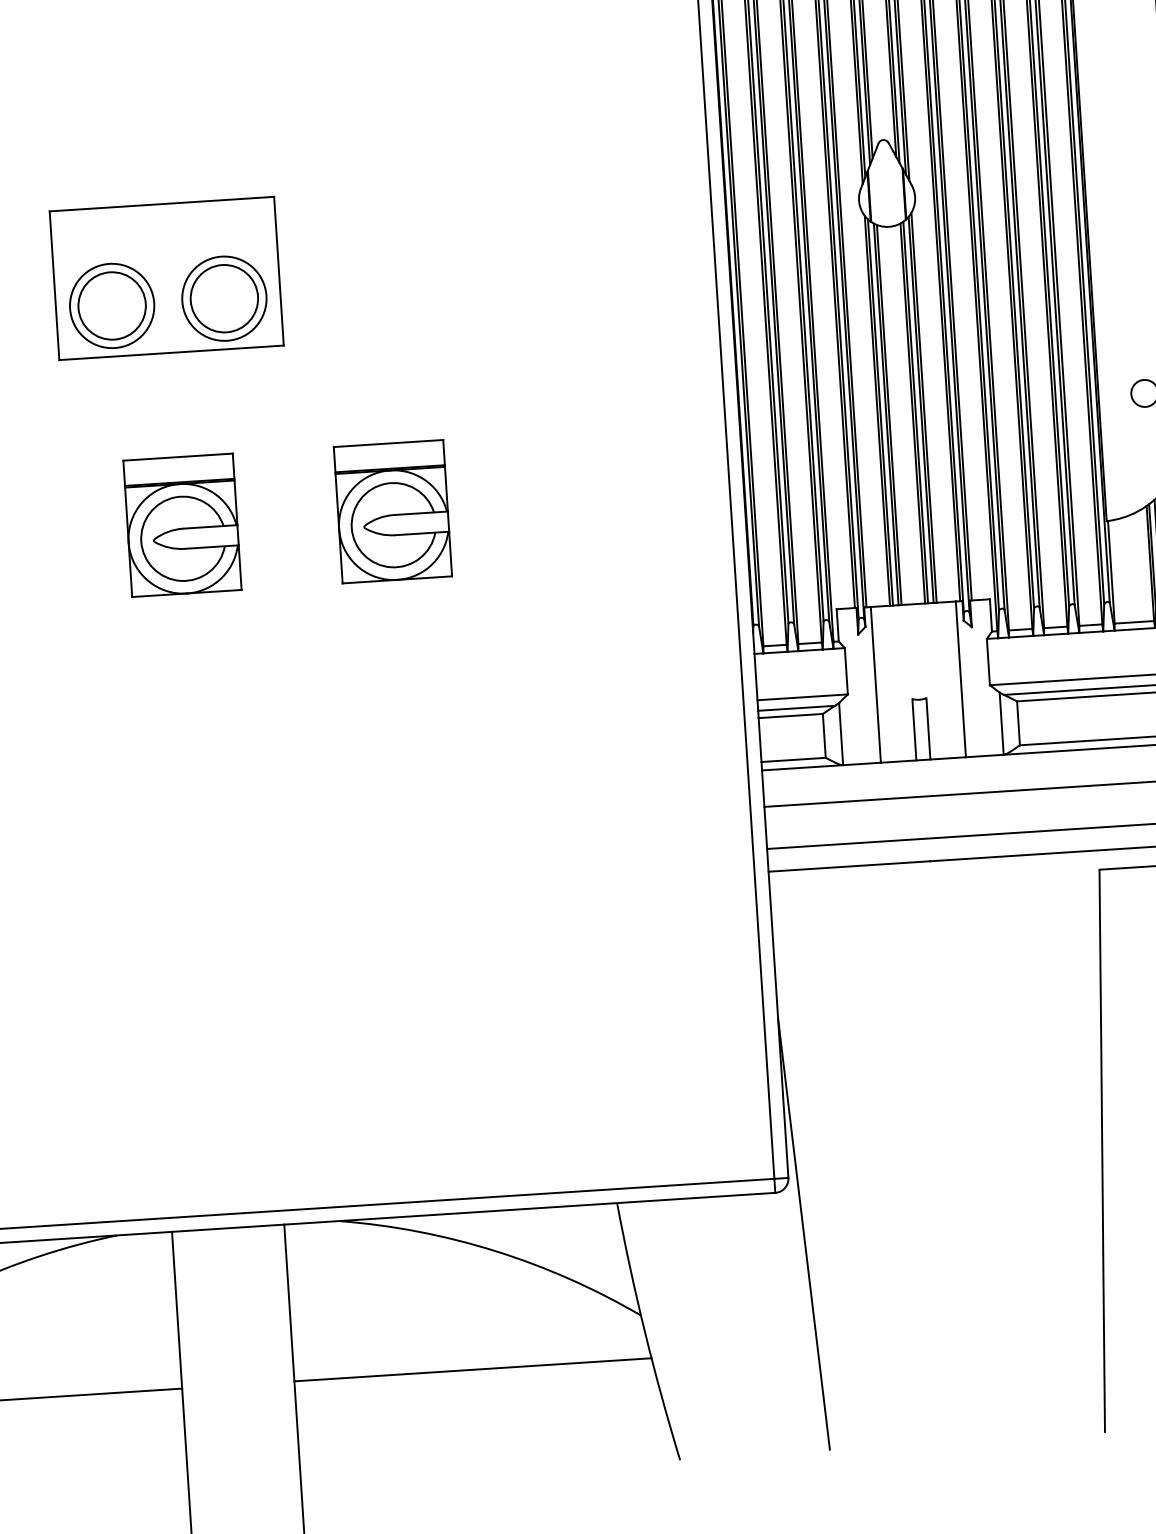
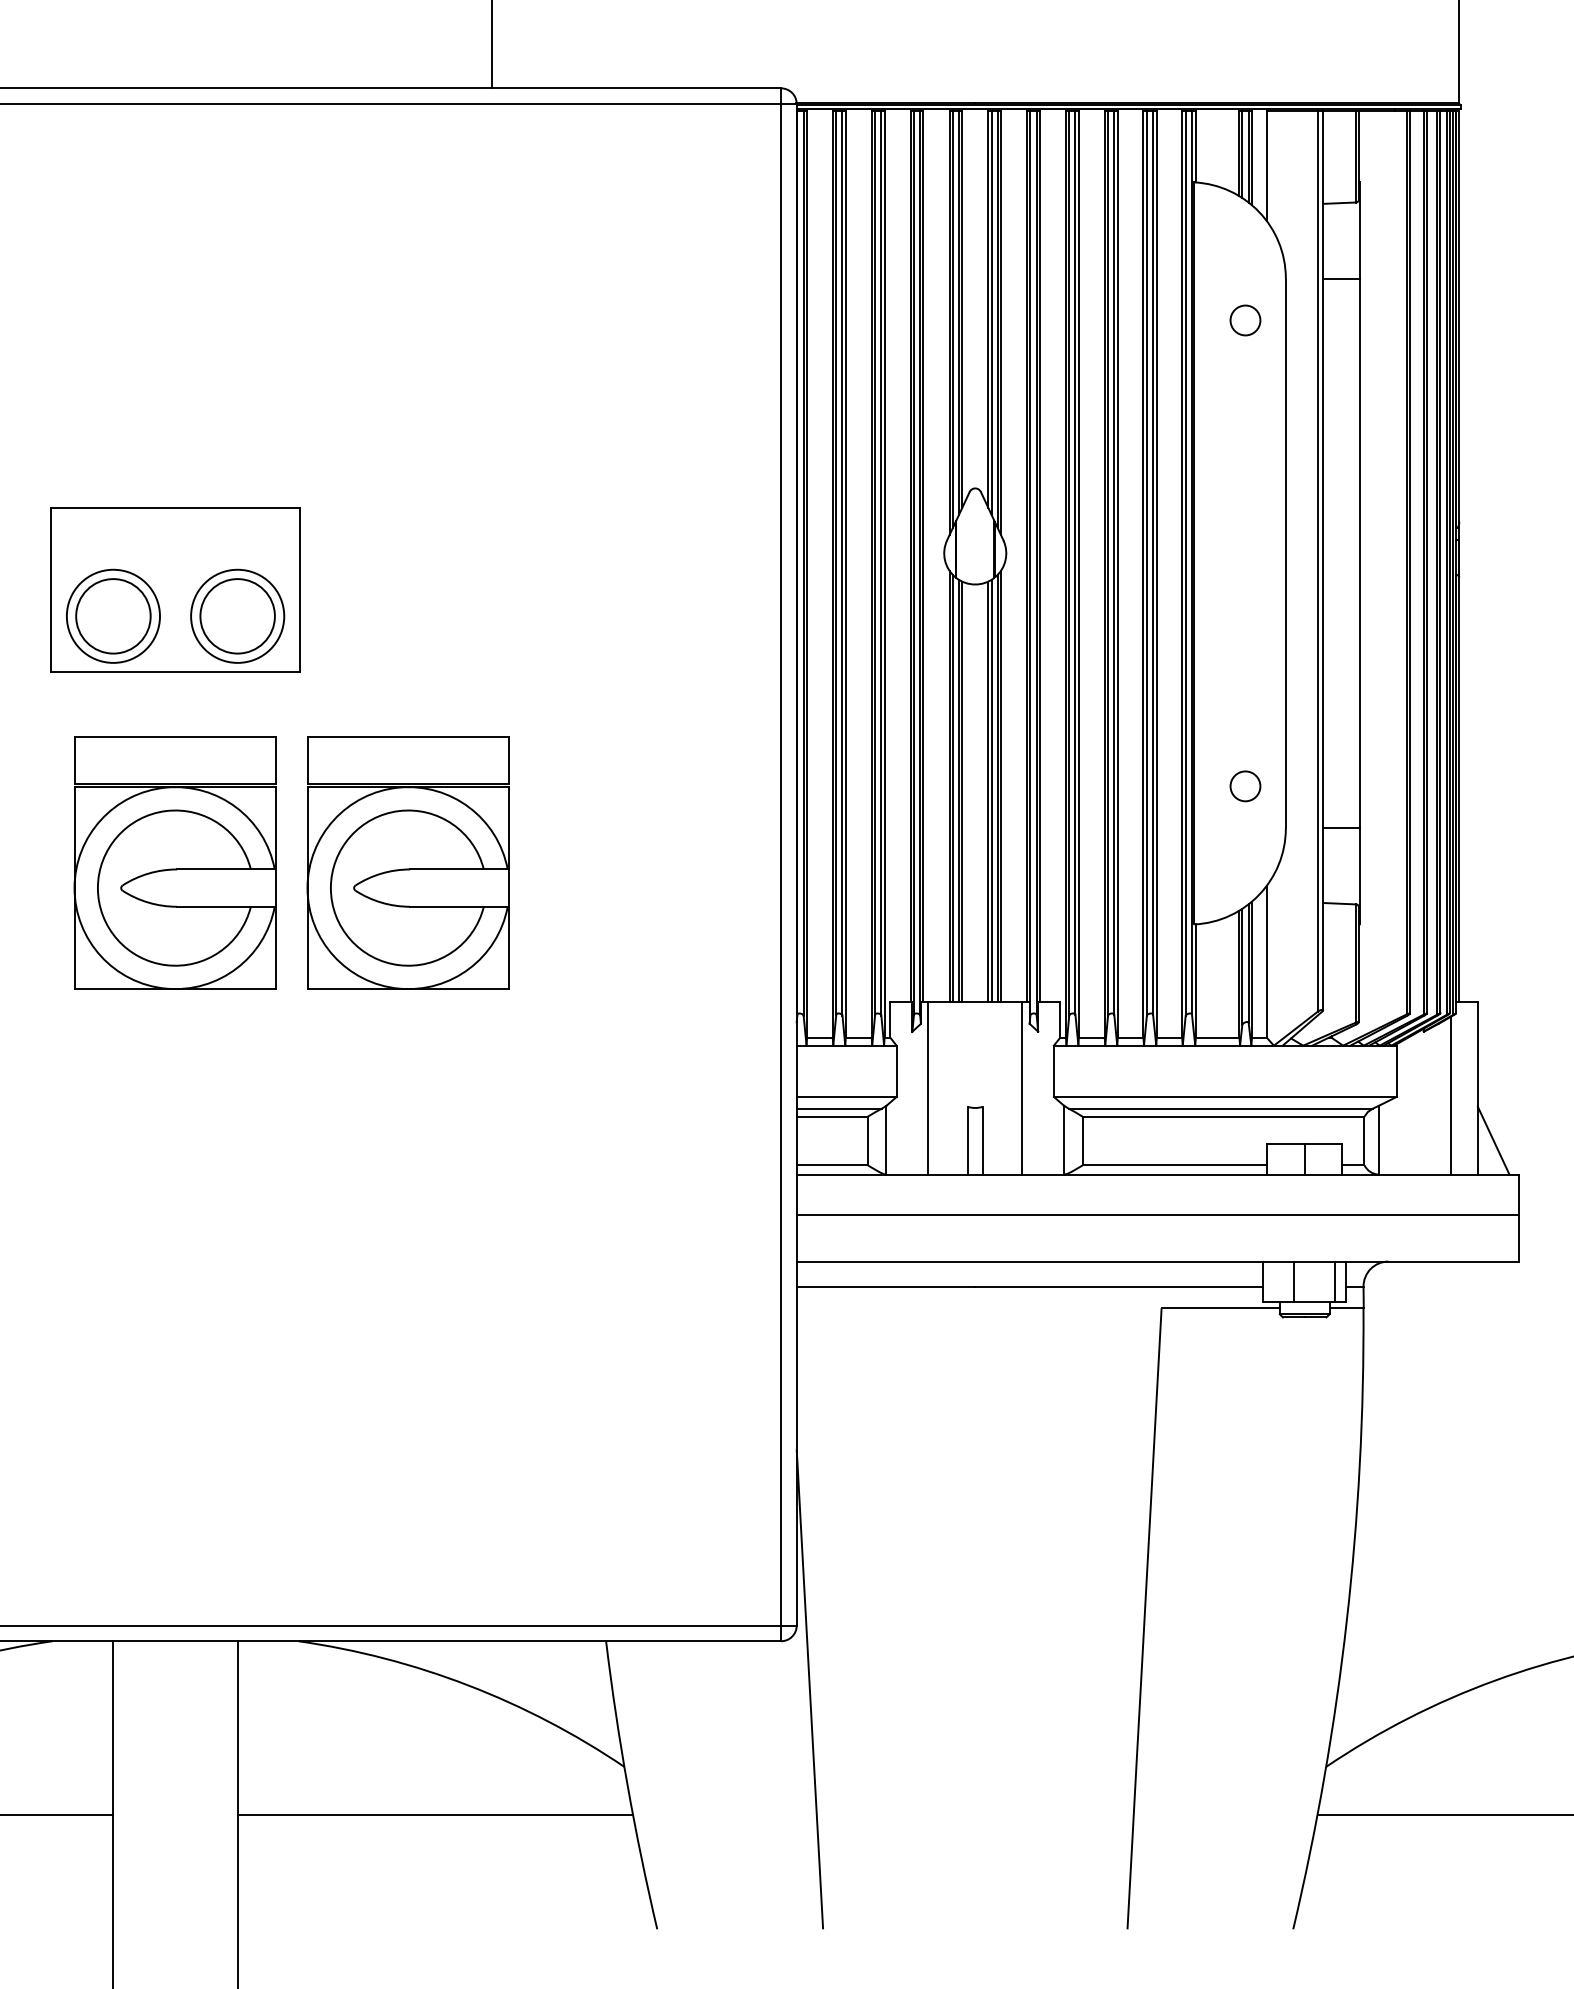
part: (392, 511) -> (407, 862), size x1.67
part: (181, 524) -> (174, 862), size x1.67

